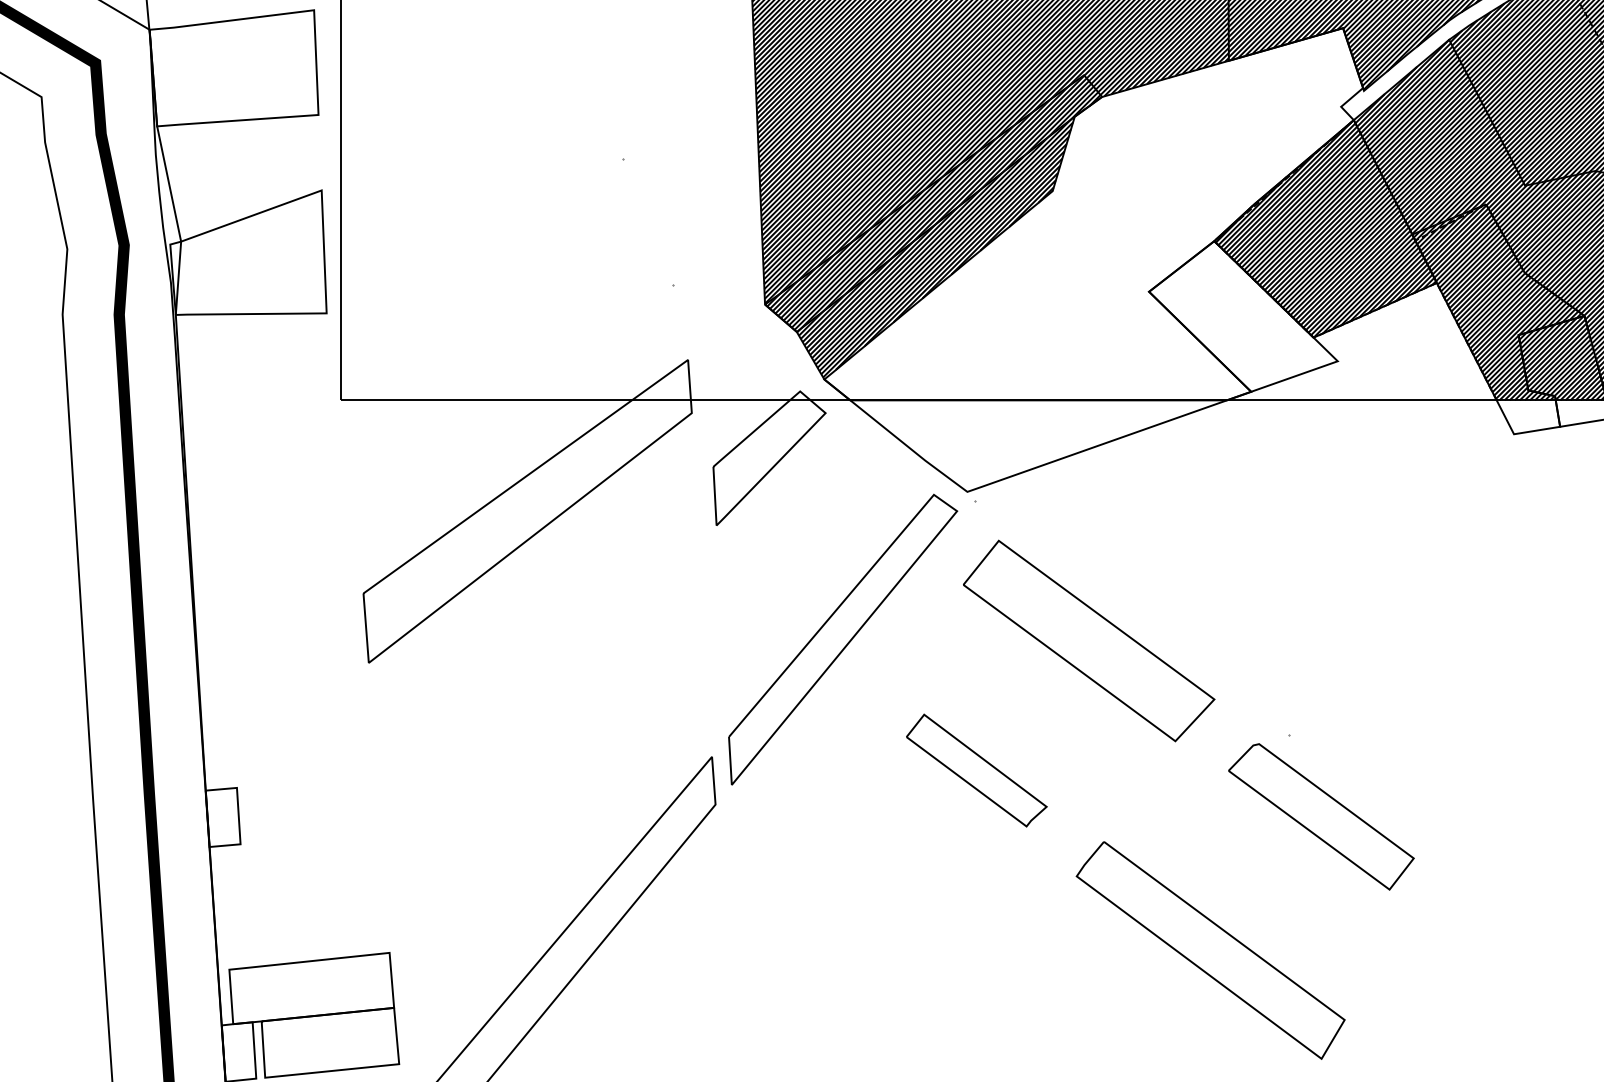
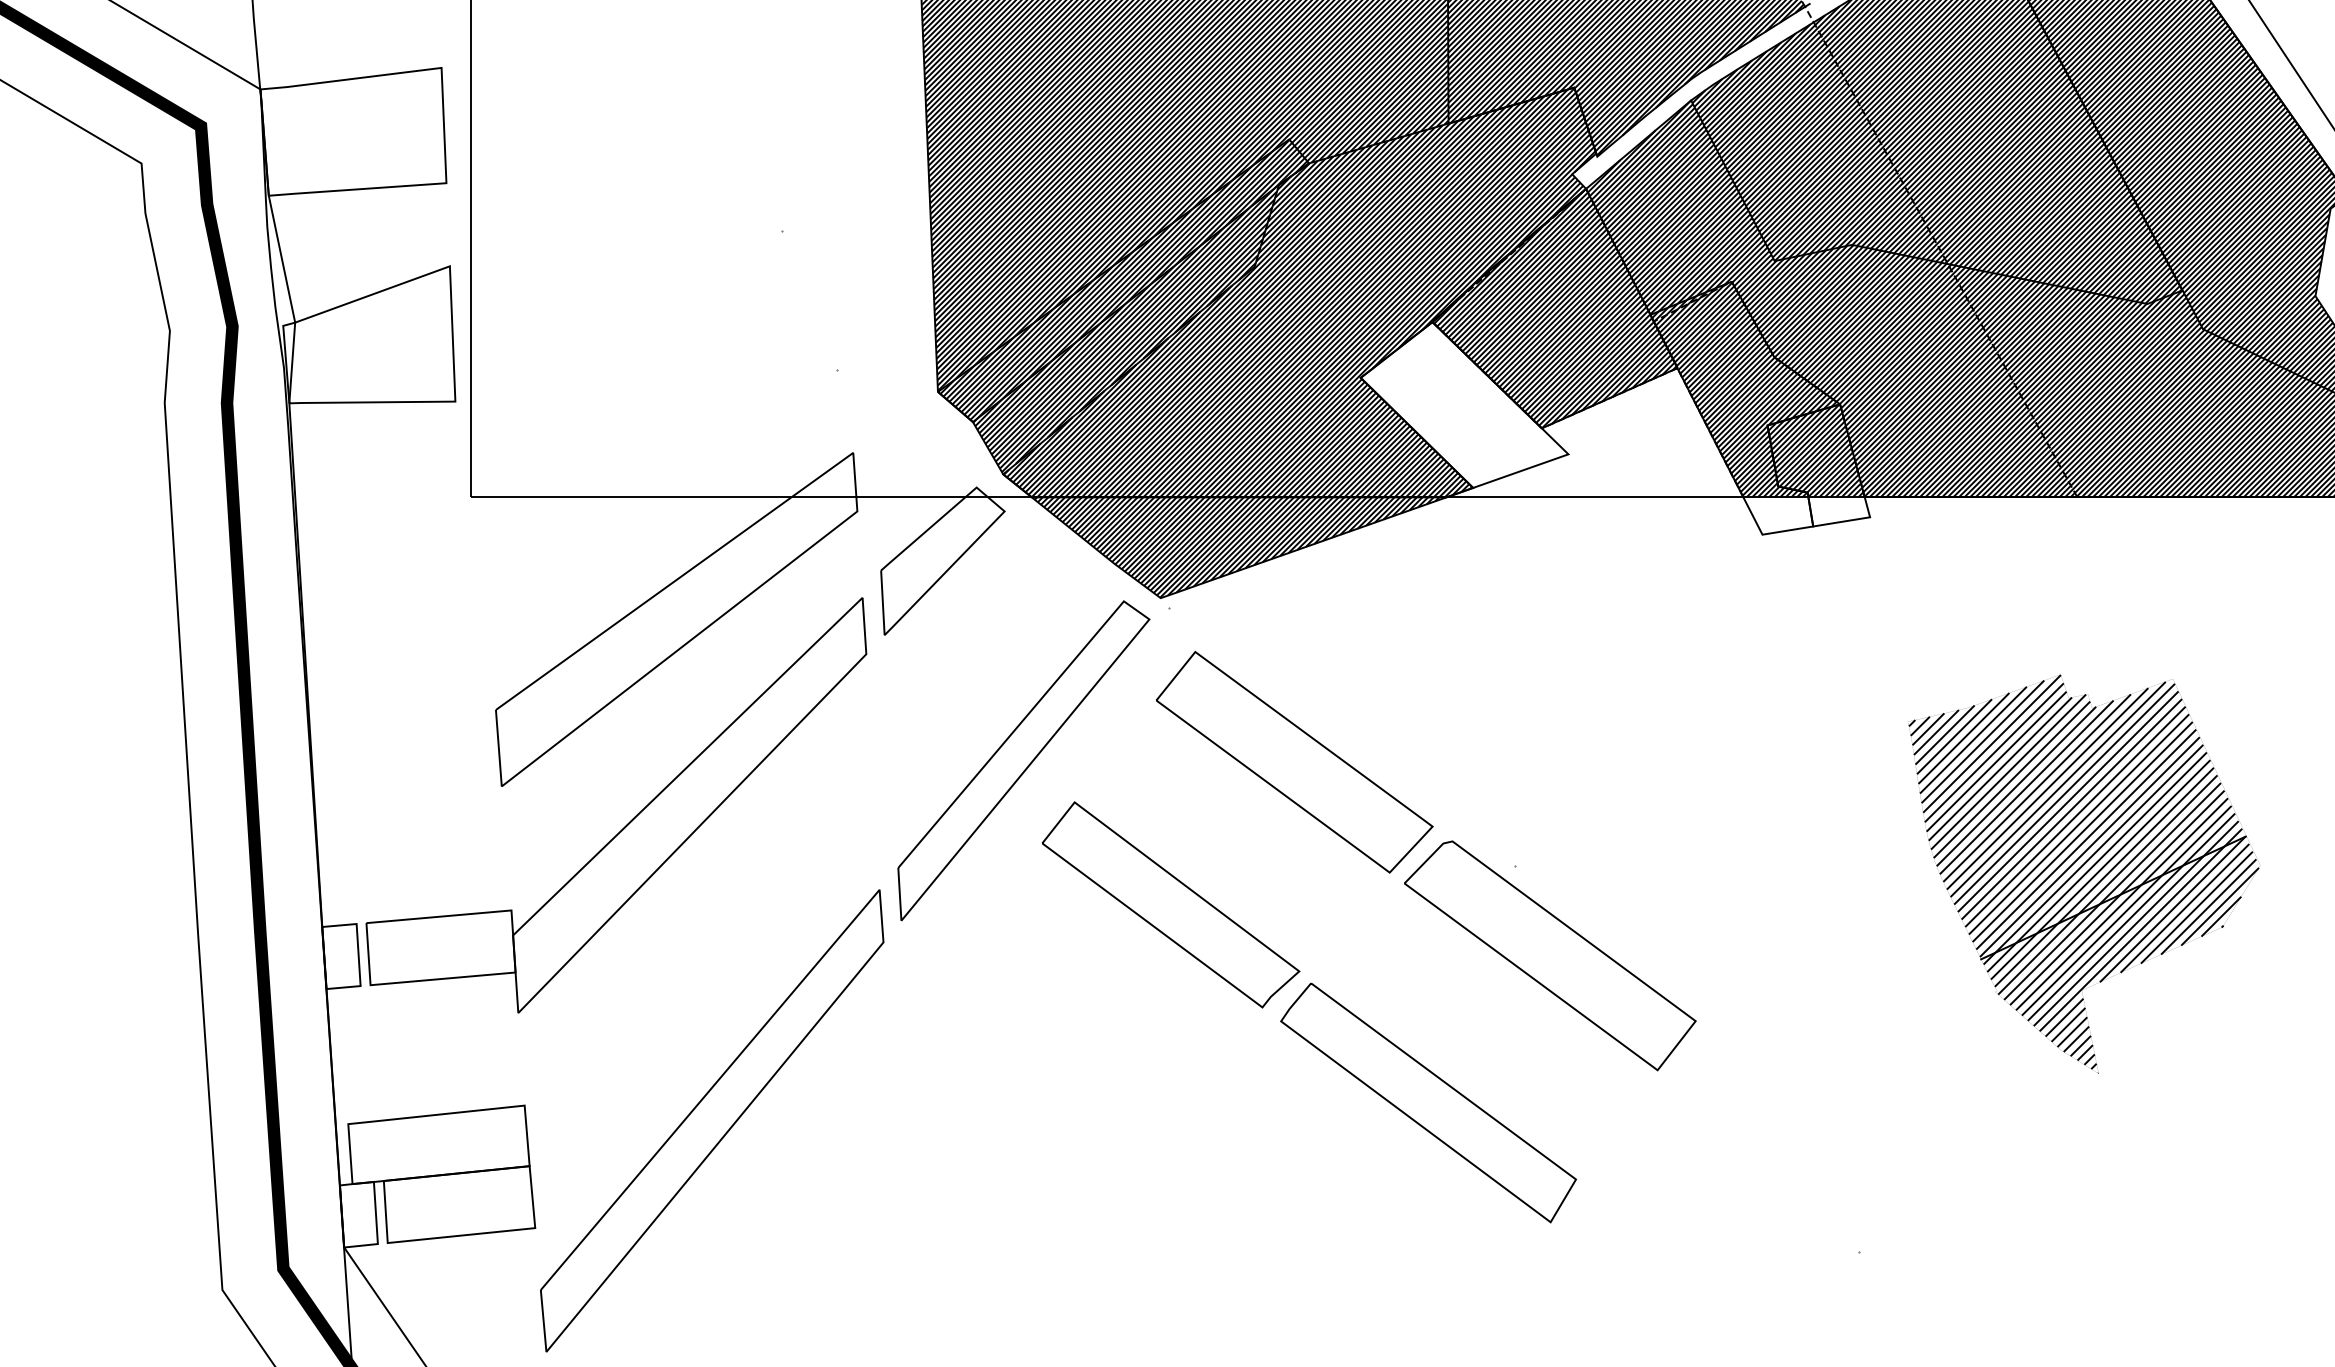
hatch: (1093, 259) -> (1299, 342), added
part: (486, 692) -> (631, 819), added
part: (976, 770) -> (1170, 904), size x1.67
part: (1321, 816) -> (1550, 955), size x1.43

